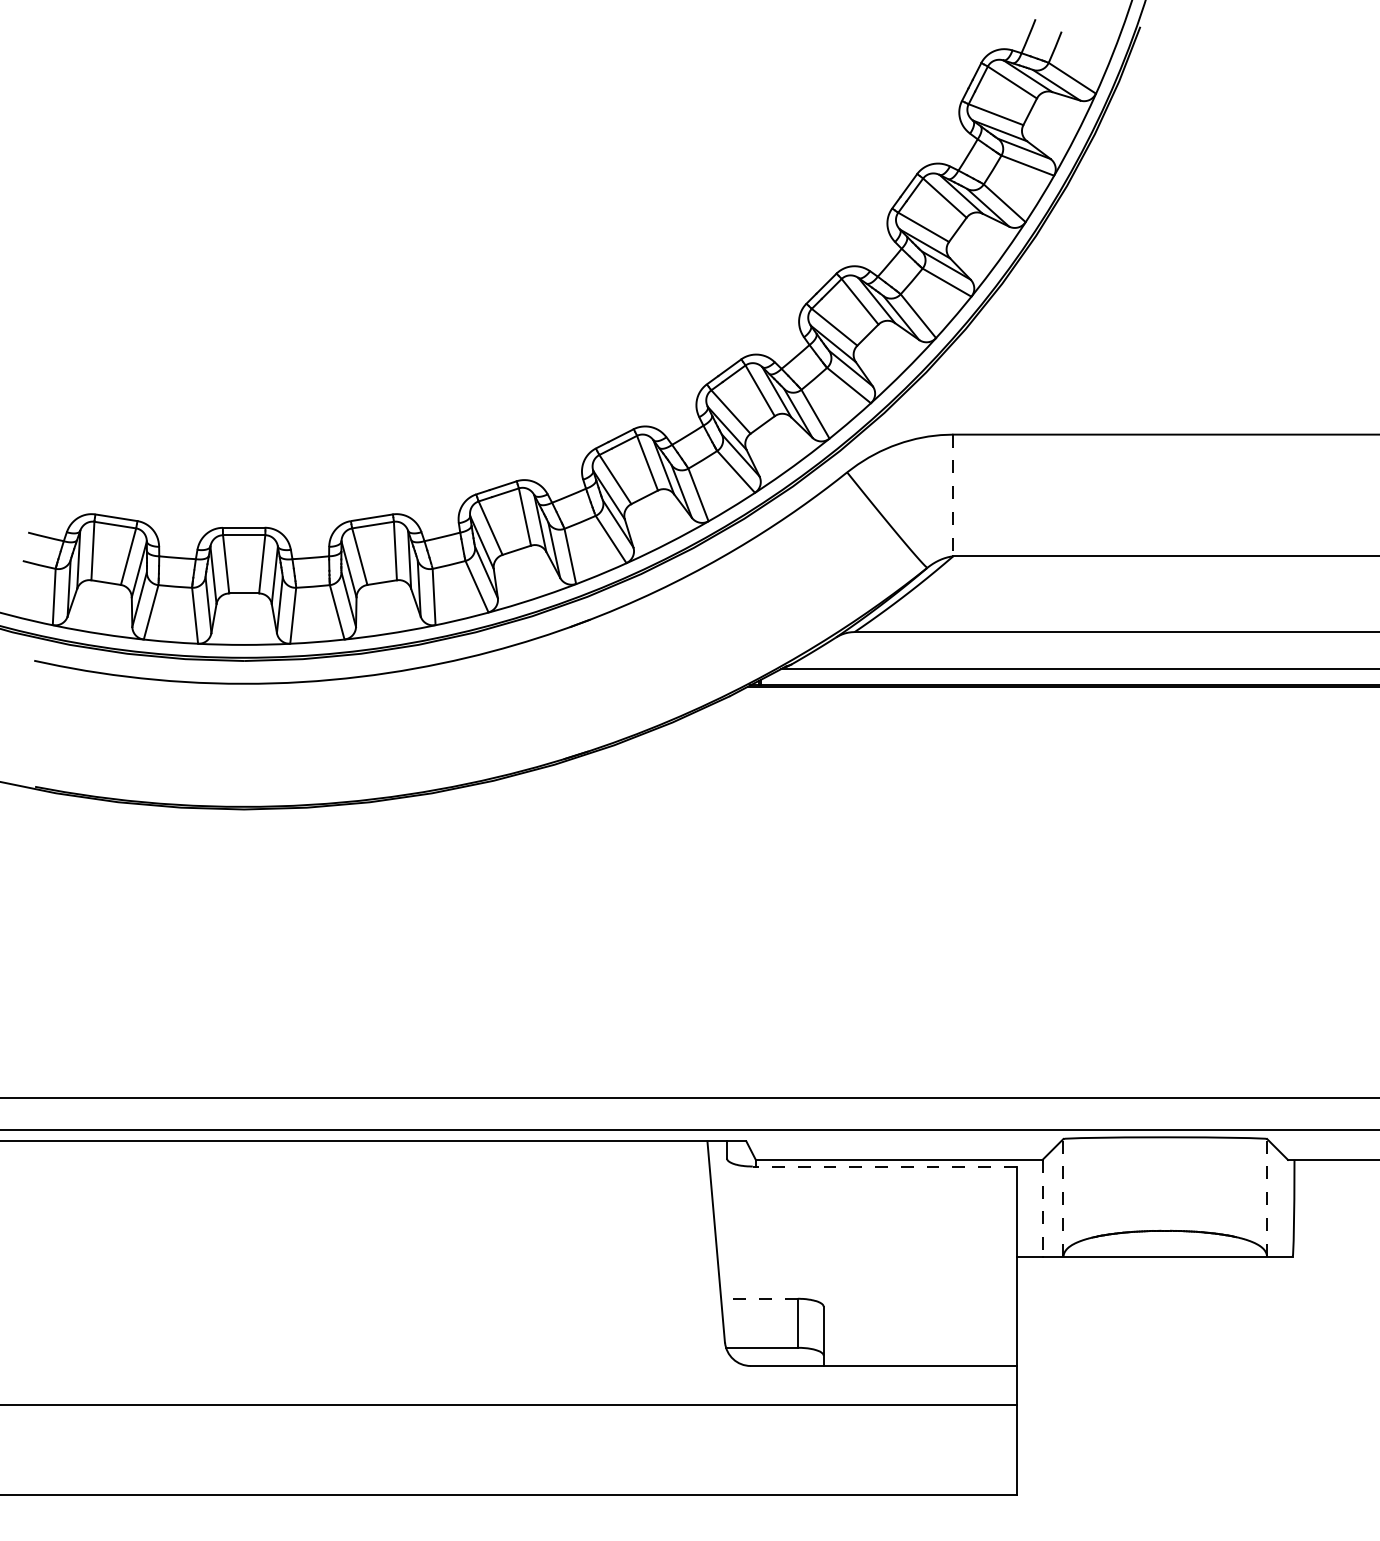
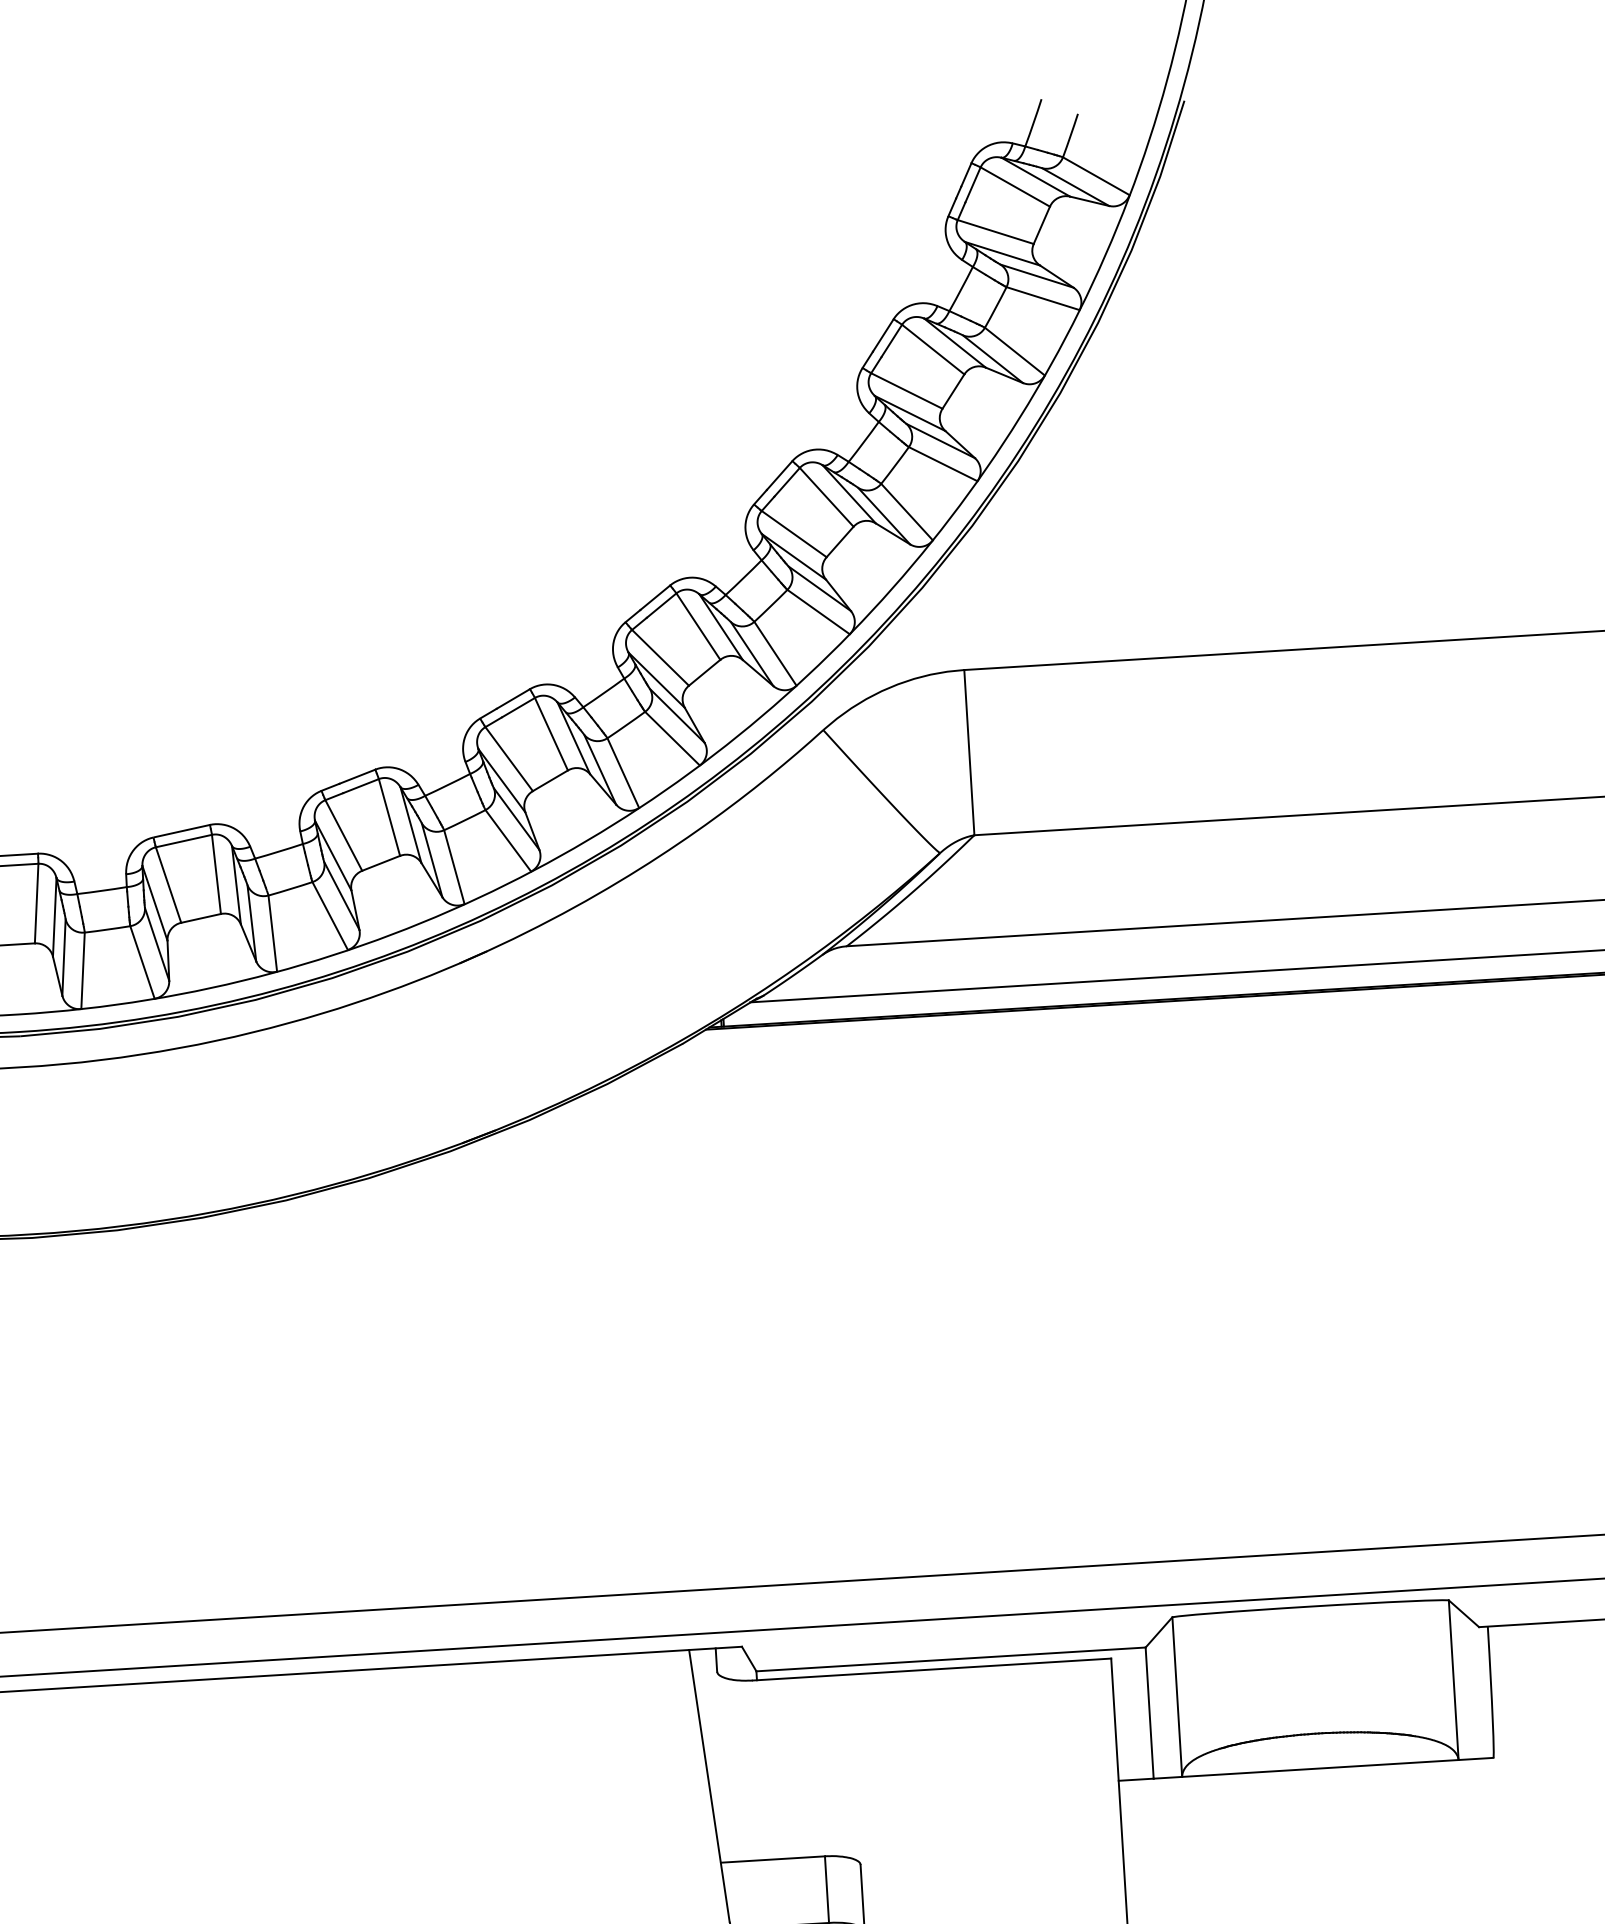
line: (953, 495) -> (969, 752), dashed -> solid
line: (884, 1166) -> (931, 1669), dashed -> solid
line: (1063, 1197) -> (1177, 1696), dashed -> solid
line: (1267, 1197) -> (1454, 1679), dashed -> solid
line: (1042, 1208) -> (1149, 1713), dashed -> solid
line: (759, 1298) -> (772, 1859), dashed -> solid

